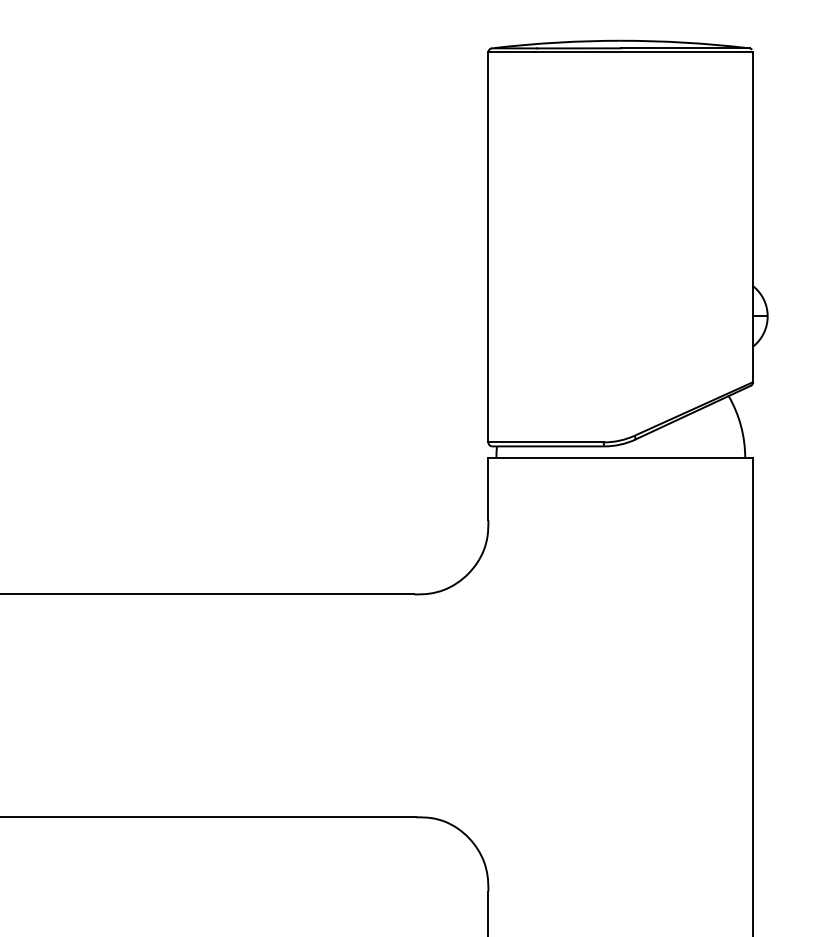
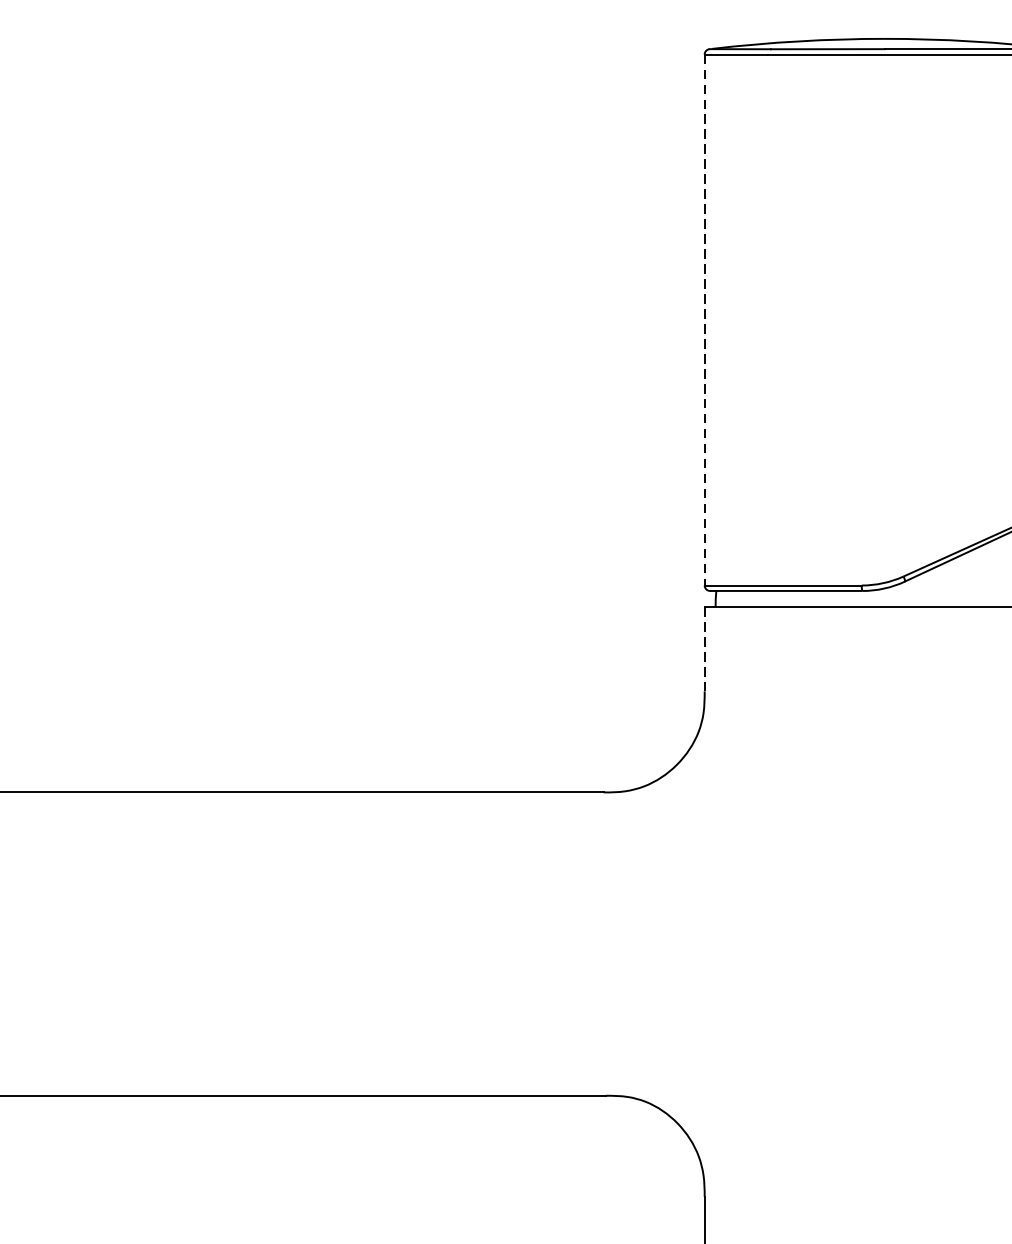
line: (488, 247) -> (704, 320), solid -> dashed
line: (488, 489) -> (704, 649), solid -> dashed

